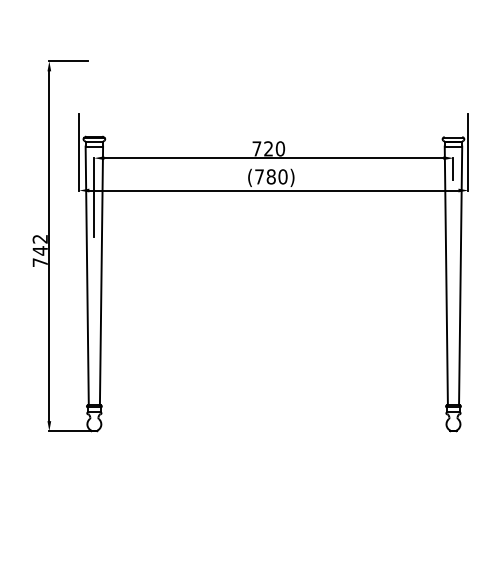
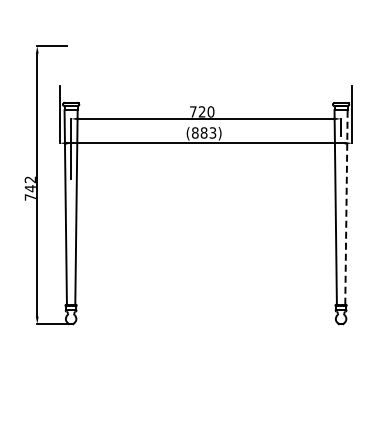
text: (270, 176) -> (203, 132), (780) -> (883)
line: (460, 274) -> (346, 206), solid -> dashed

